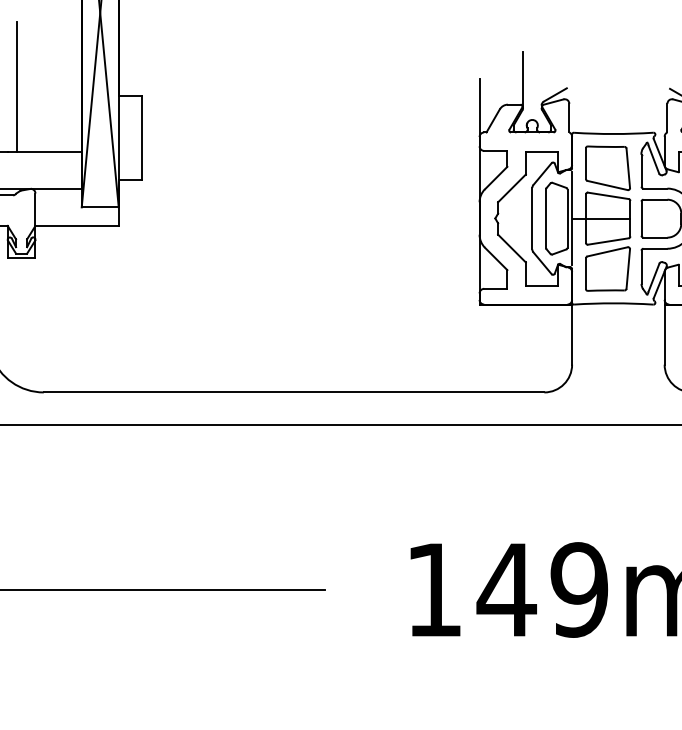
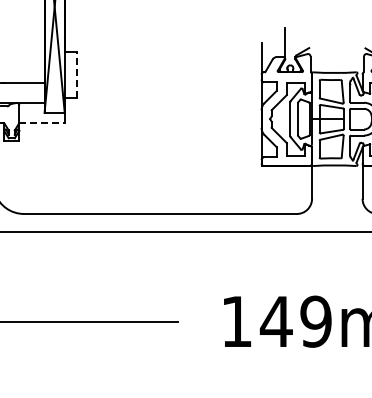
line: (17, 87) -> (9, 47), removed
line: (142, 138) -> (77, 75), solid -> dashed
line: (77, 226) -> (42, 123), solid -> dashed

